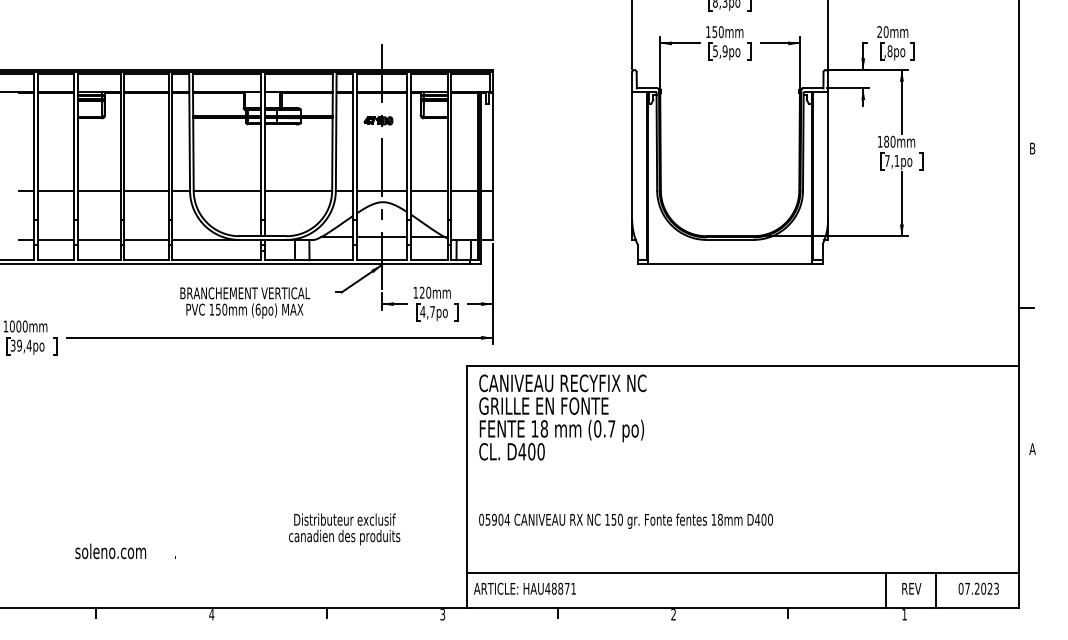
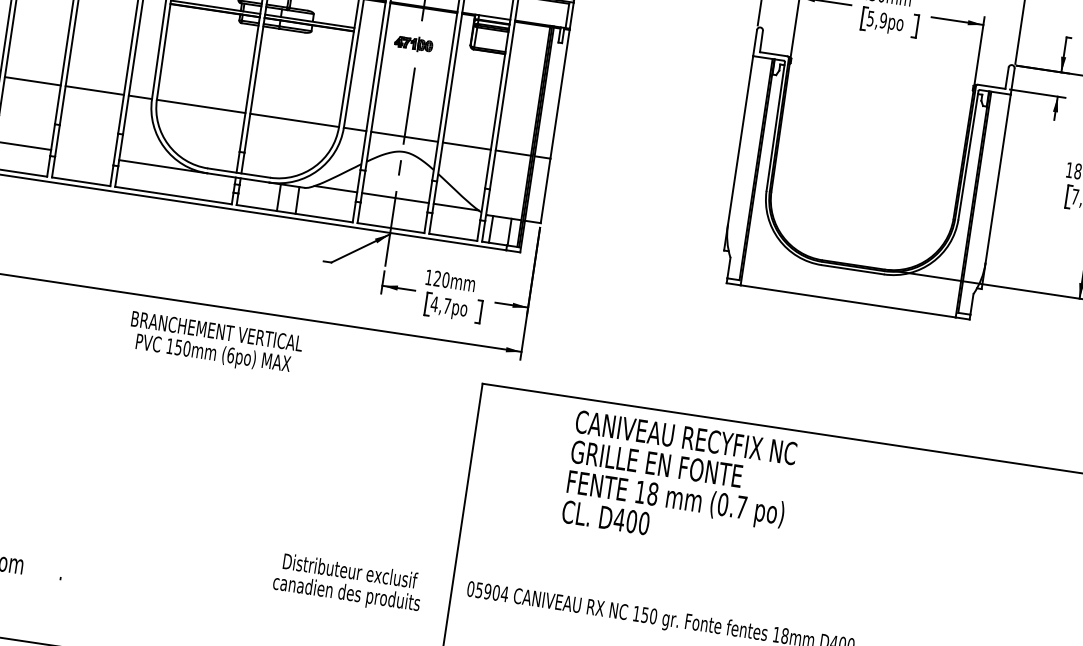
line: (146, 239) -> (85, 154), removed
text: (245, 302) -> (215, 343), moved
text: (562, 417) -> (679, 482), moved
text: (344, 529) -> (347, 583), moved

